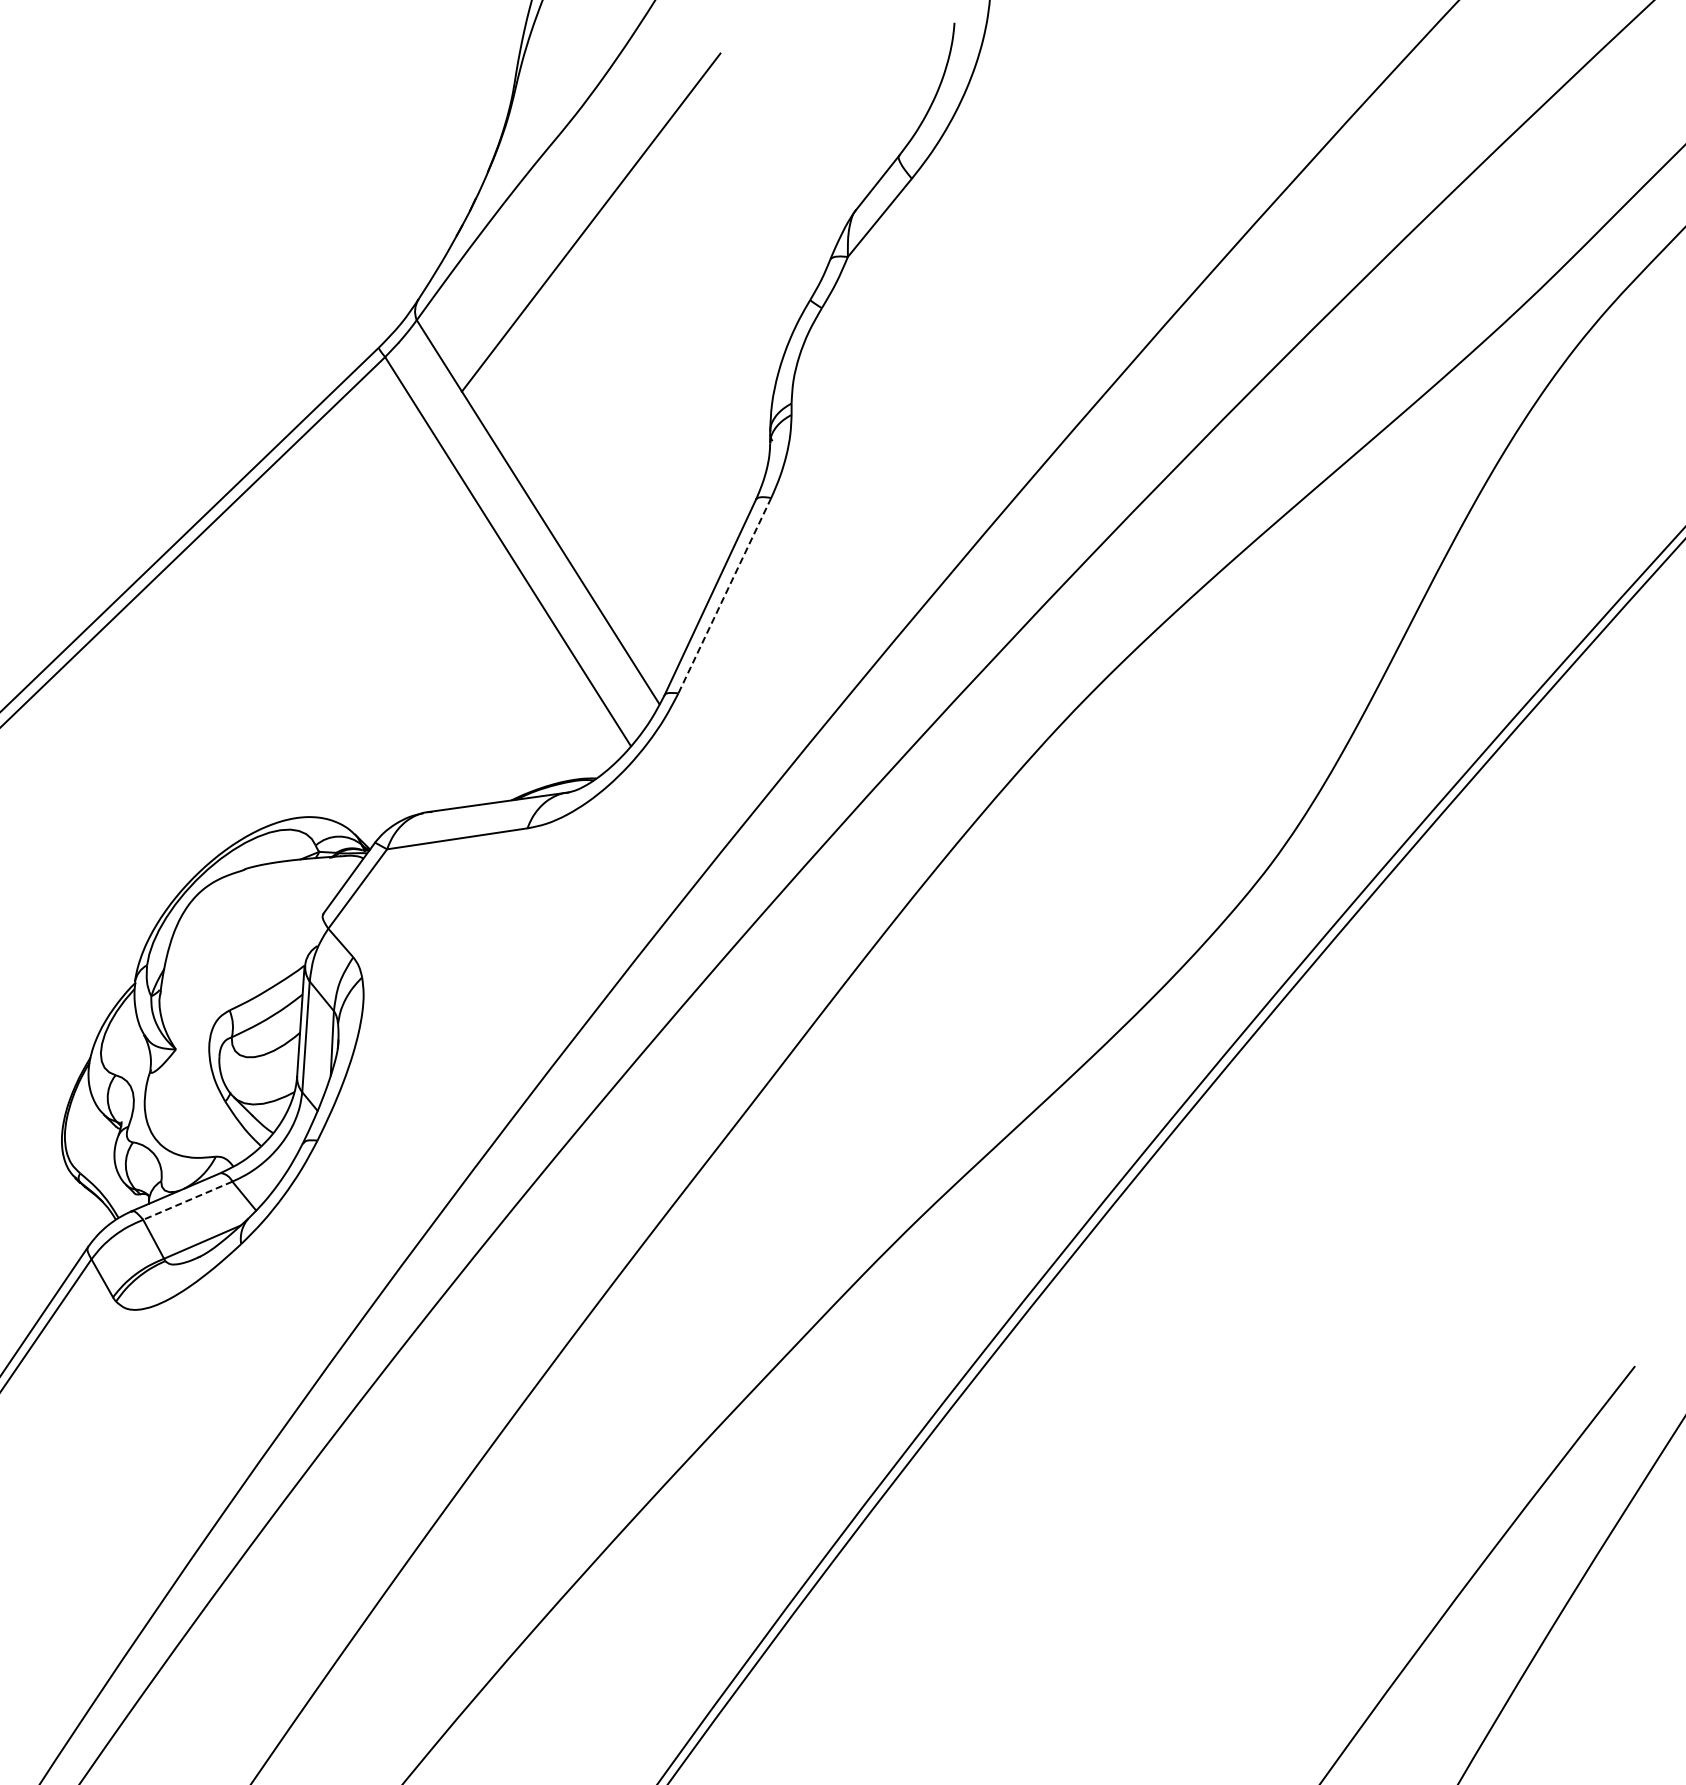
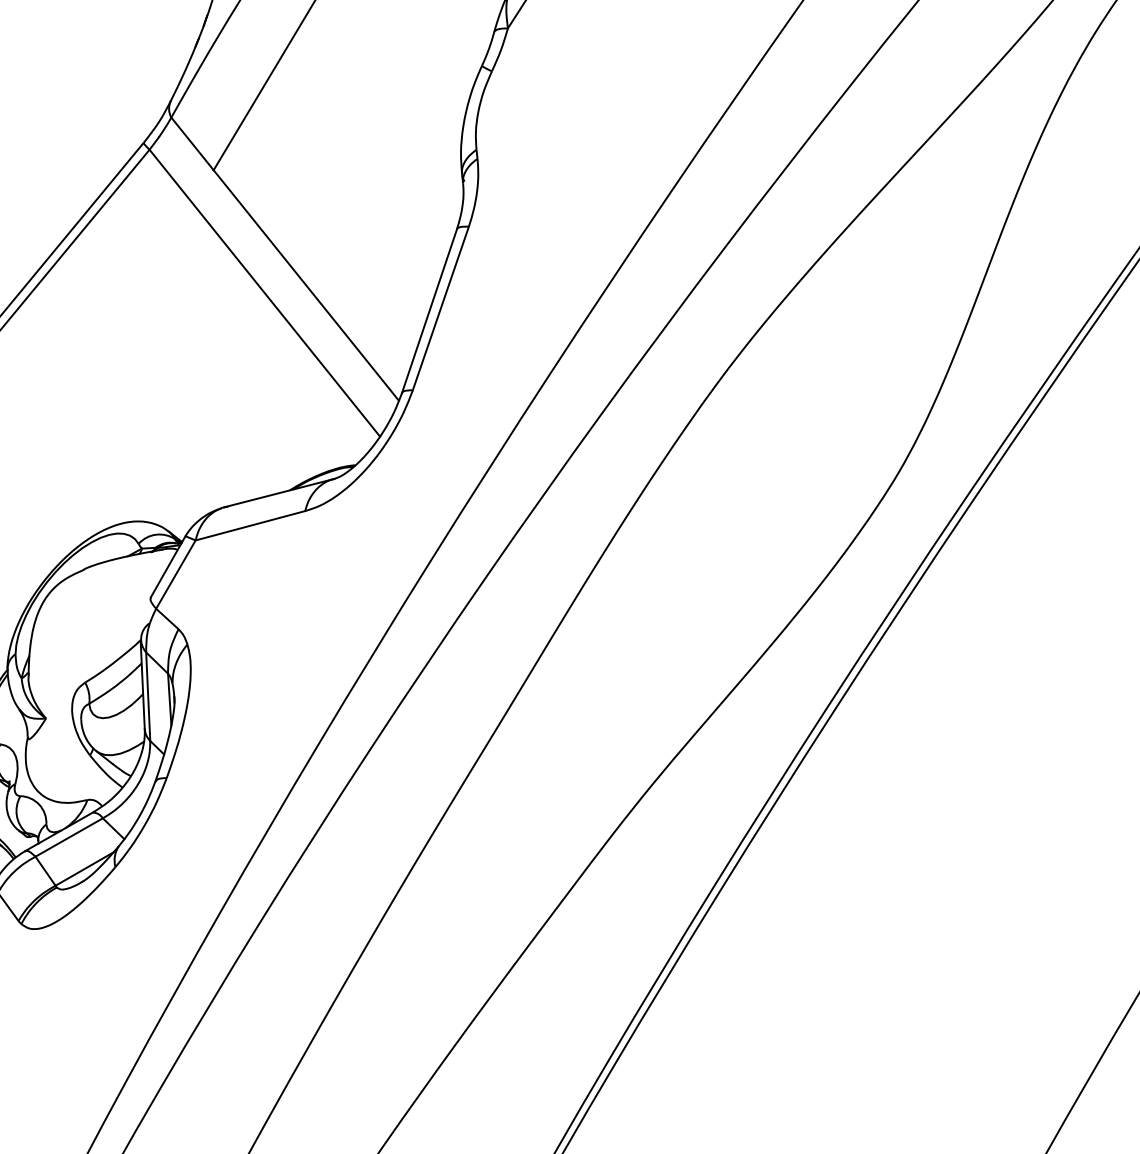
line: (724, 596) -> (440, 309), dashed -> solid
line: (187, 1200) -> (68, 837), dashed -> solid

